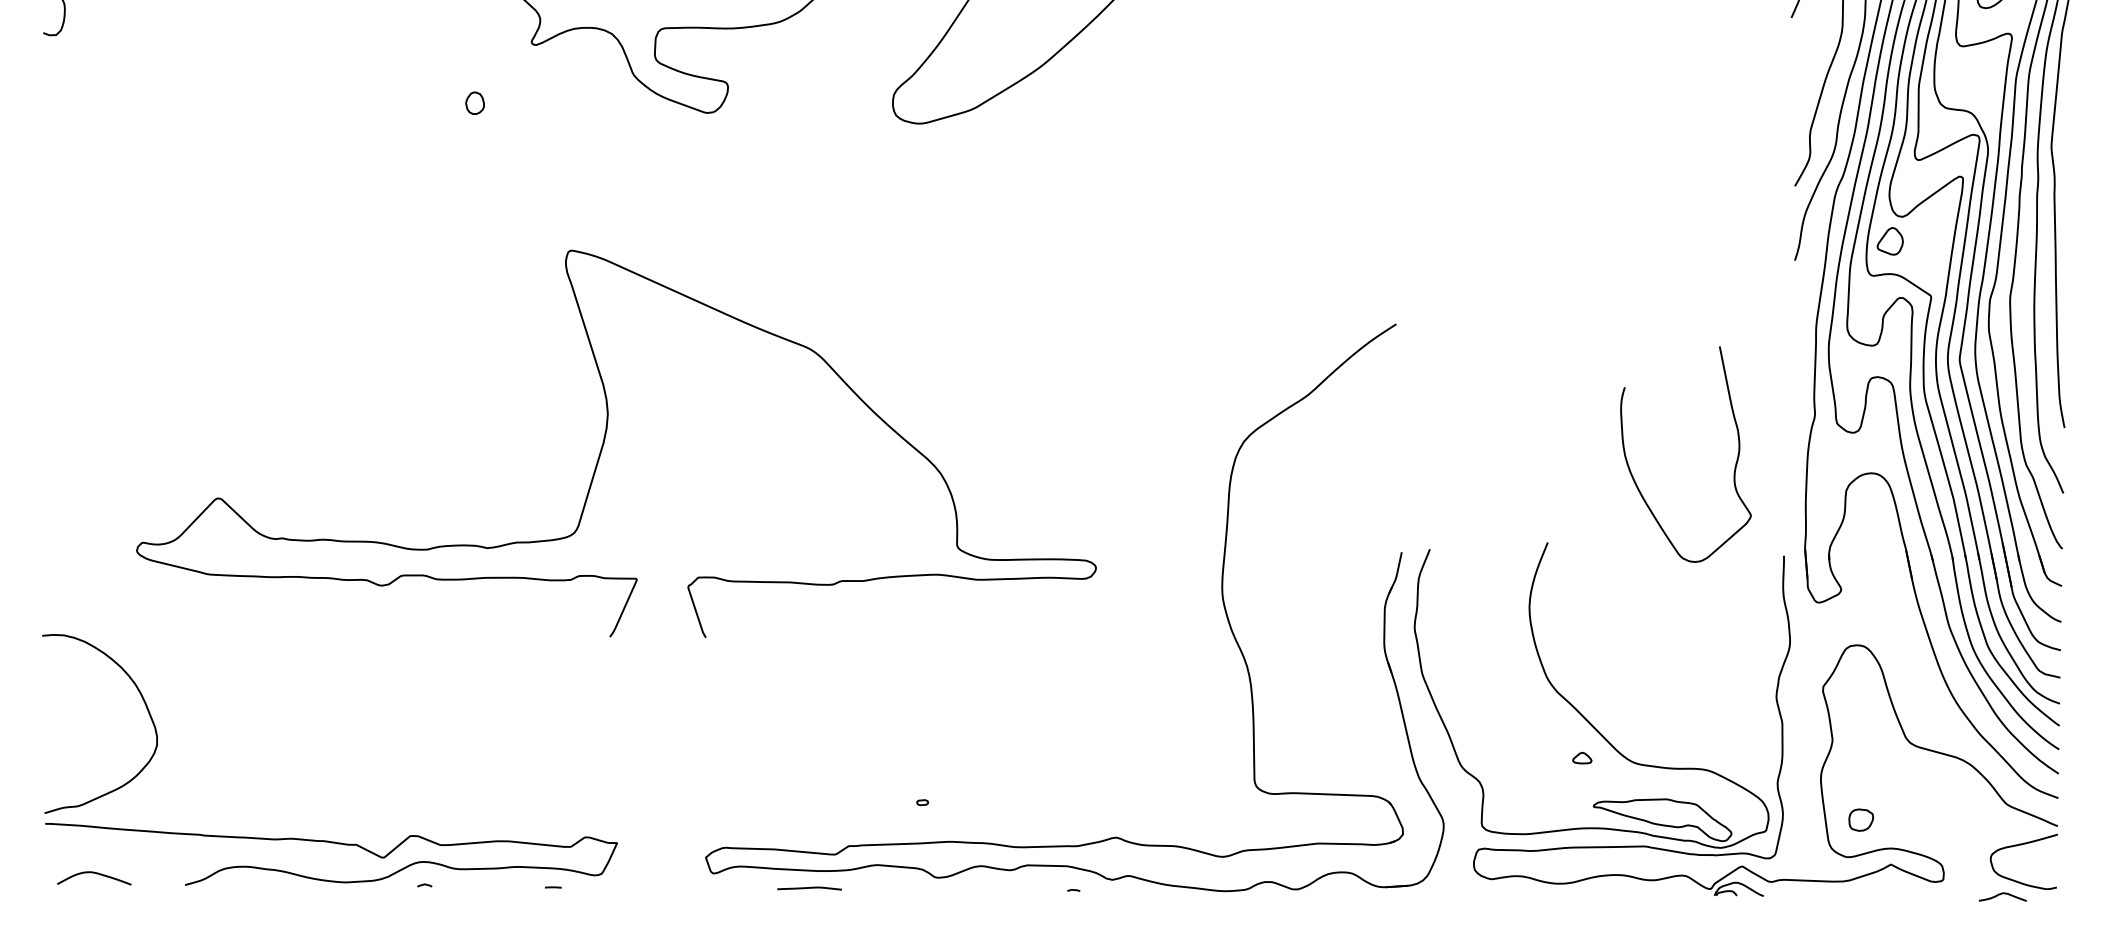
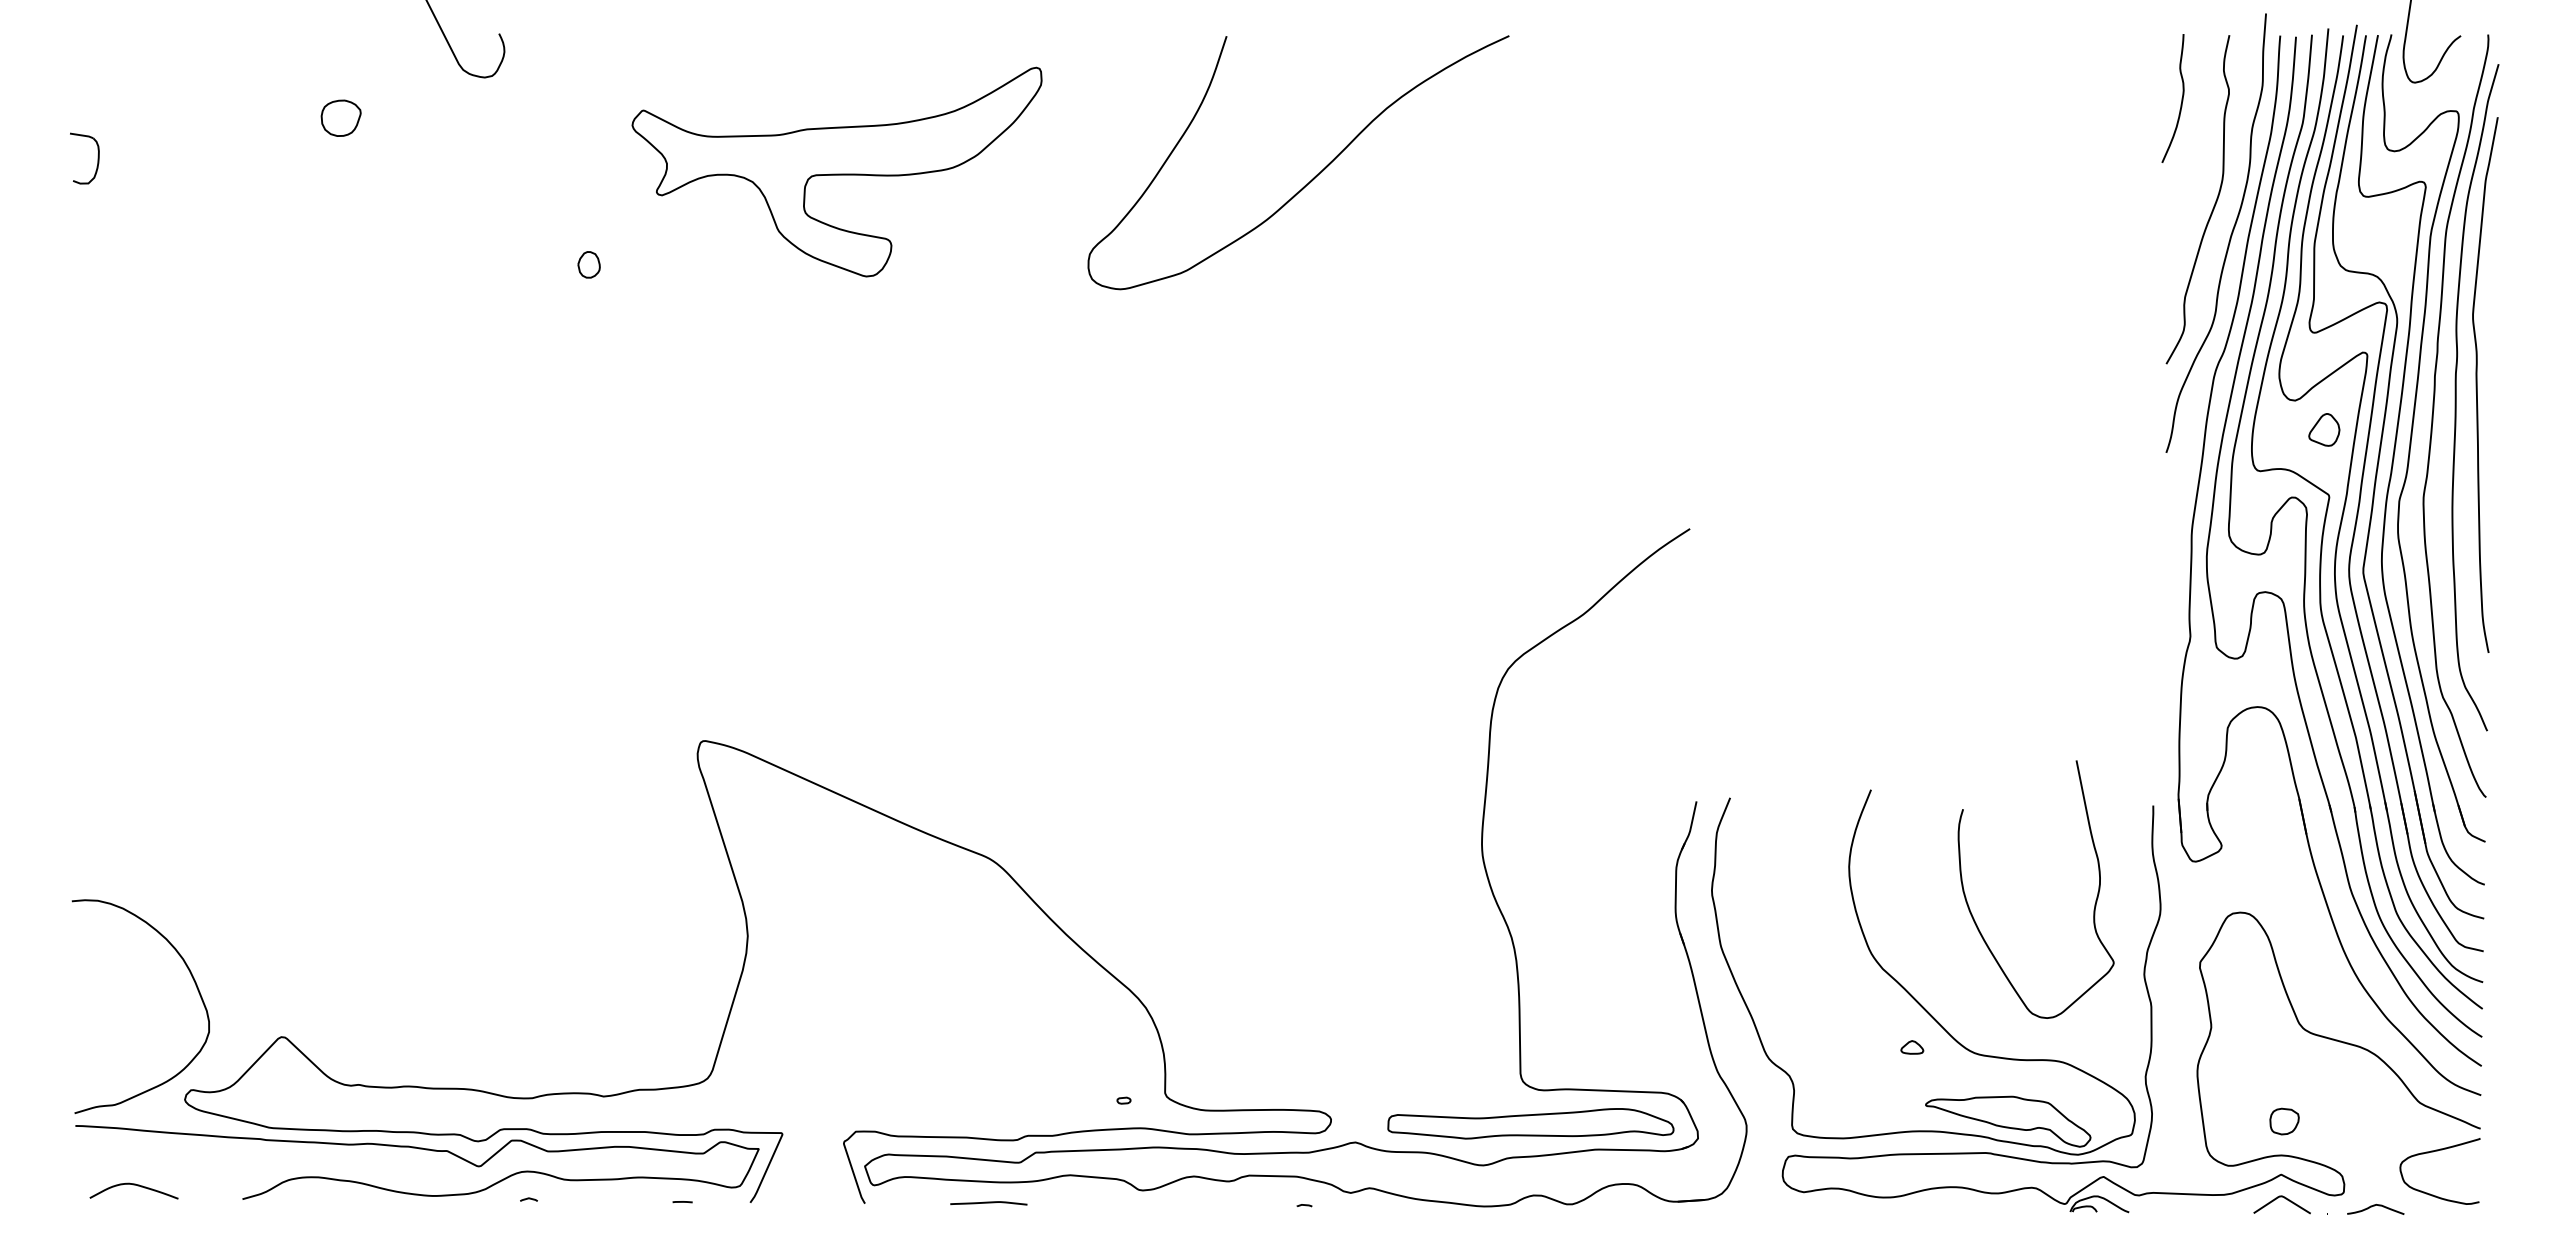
part: (1890, 241) -> (2324, 429), moved
curve: (605, 441) -> (744, 968), moved
curve: (1734, 466) -> (2094, 904), moved
part: (1861, 820) -> (2284, 1121), moved
part: (1262, 821) -> (1530, 1123), added
curve: (1894, 885) -> (2285, 1199), added
curve: (2001, 894) -> (2374, 1206), moved

